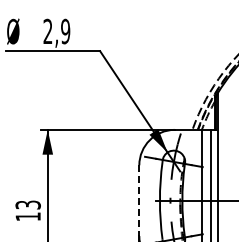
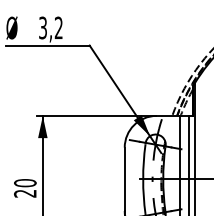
text: (56, 31) -> (50, 27), 2,9 -> 3,2
line: (139, 201) -> (124, 180), dashed -> solid
text: (27, 210) -> (24, 188), 13 -> 20

